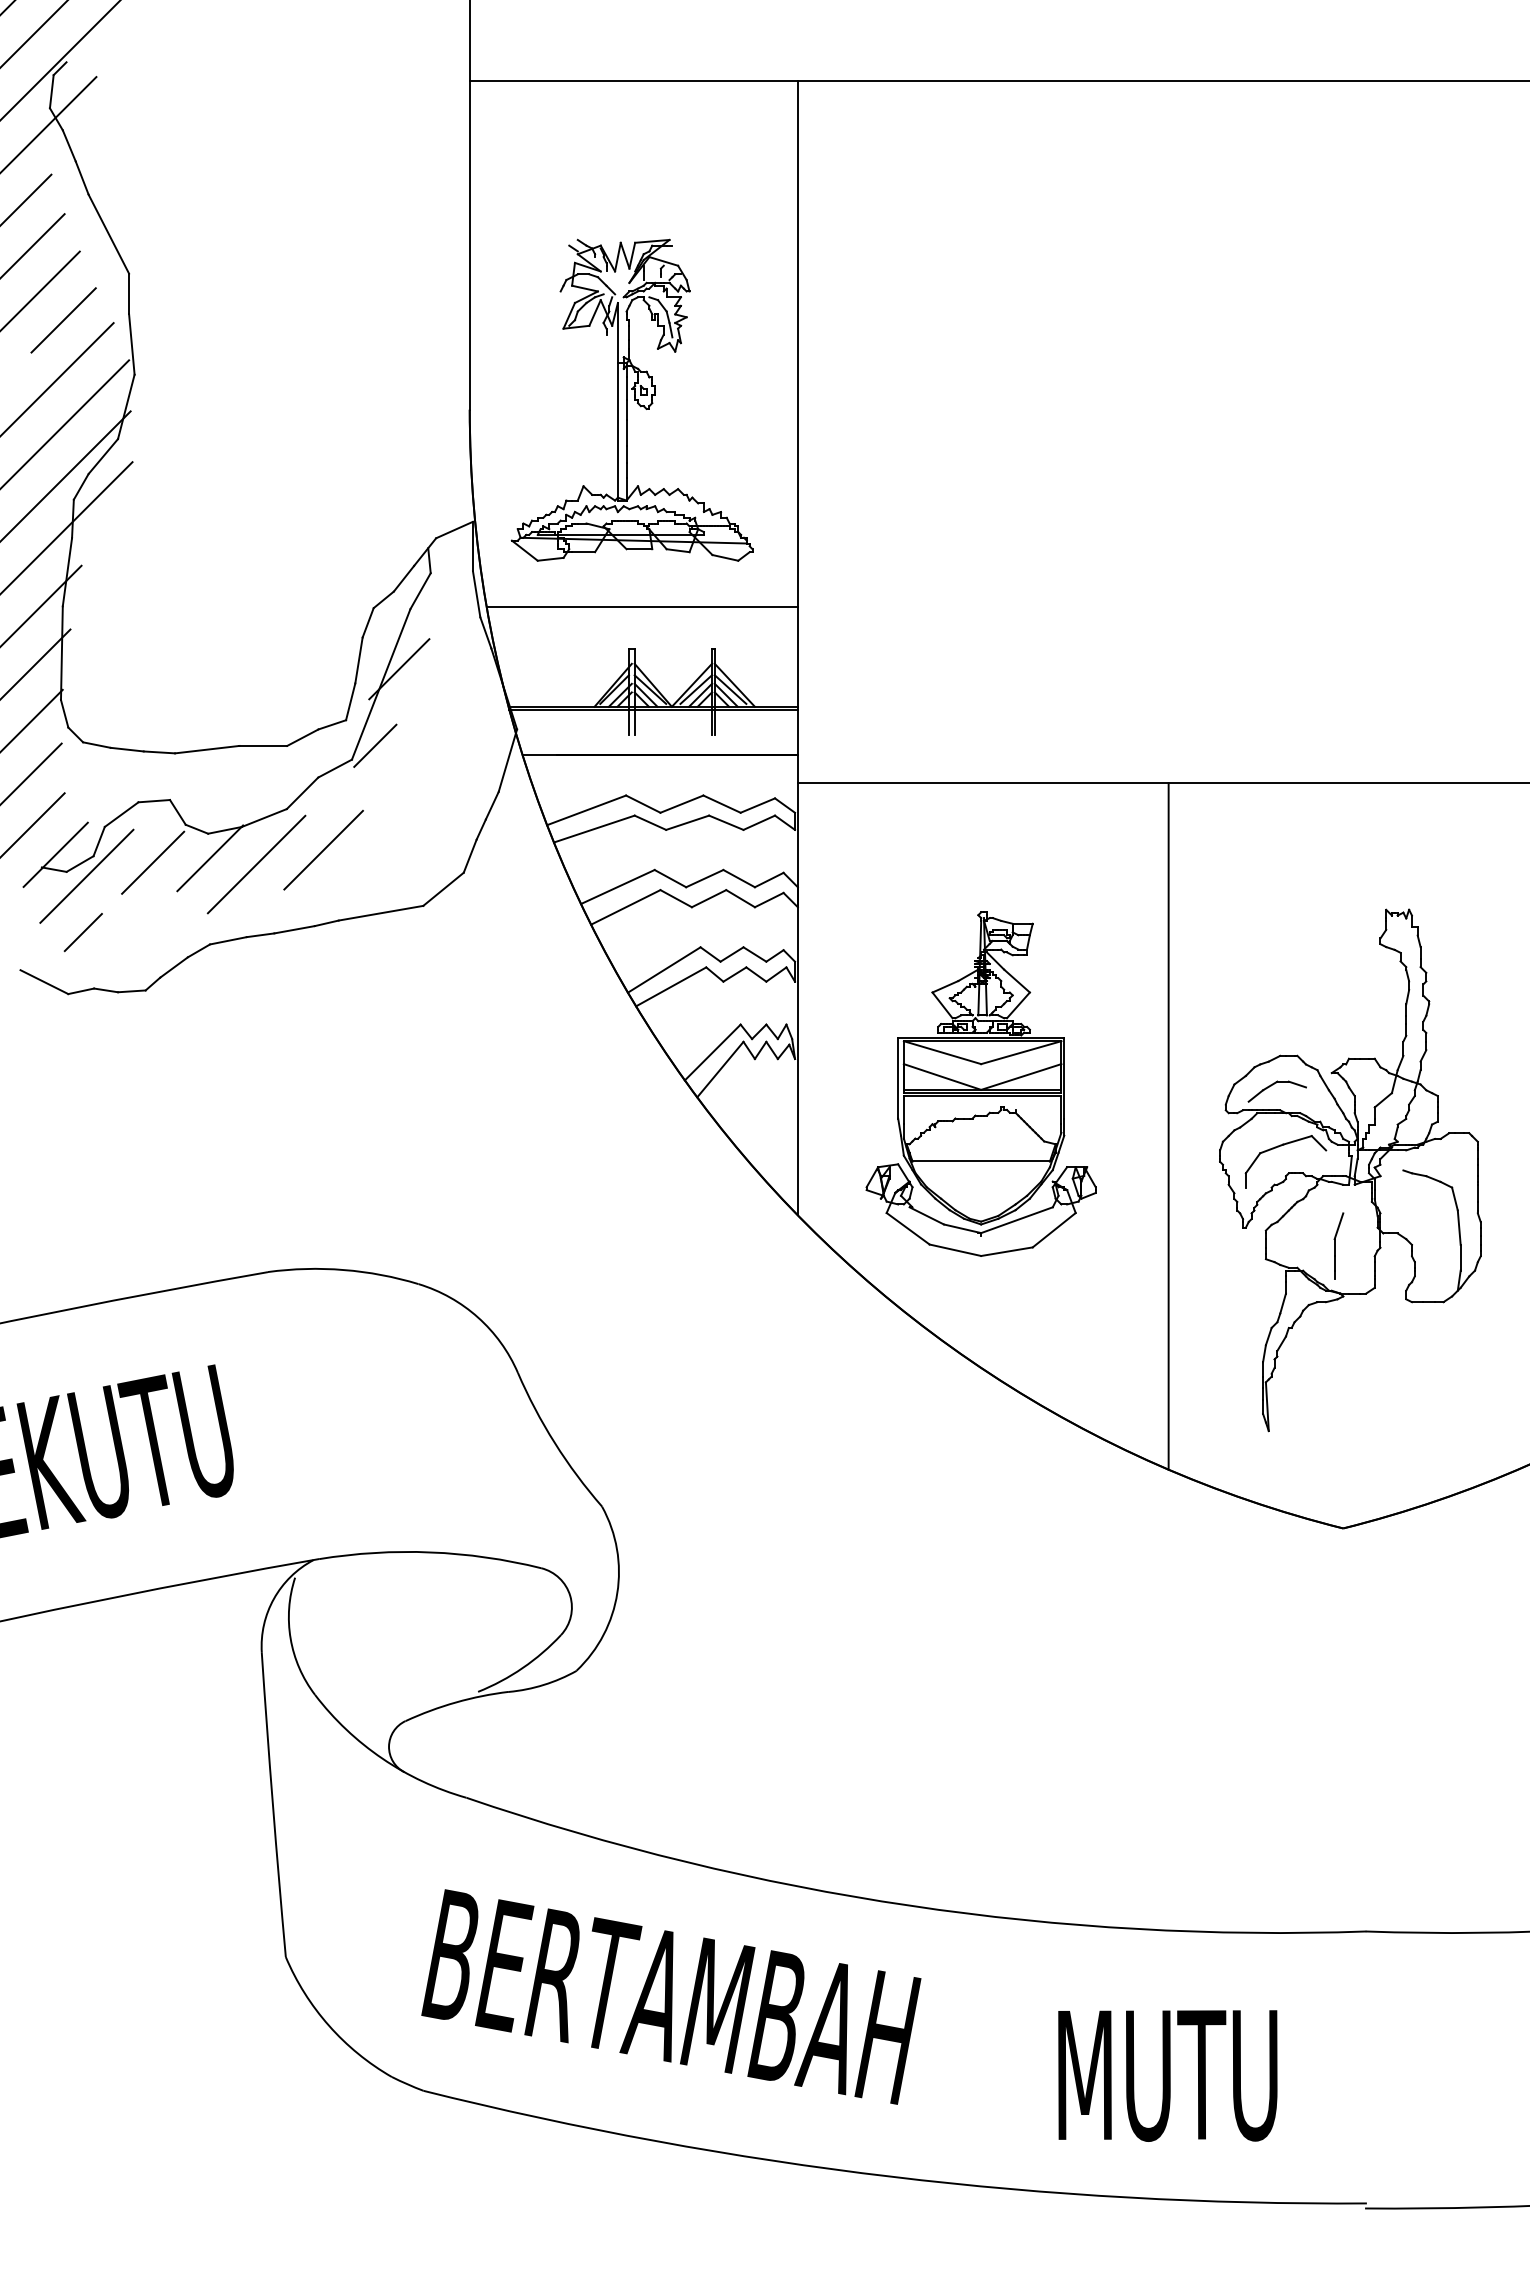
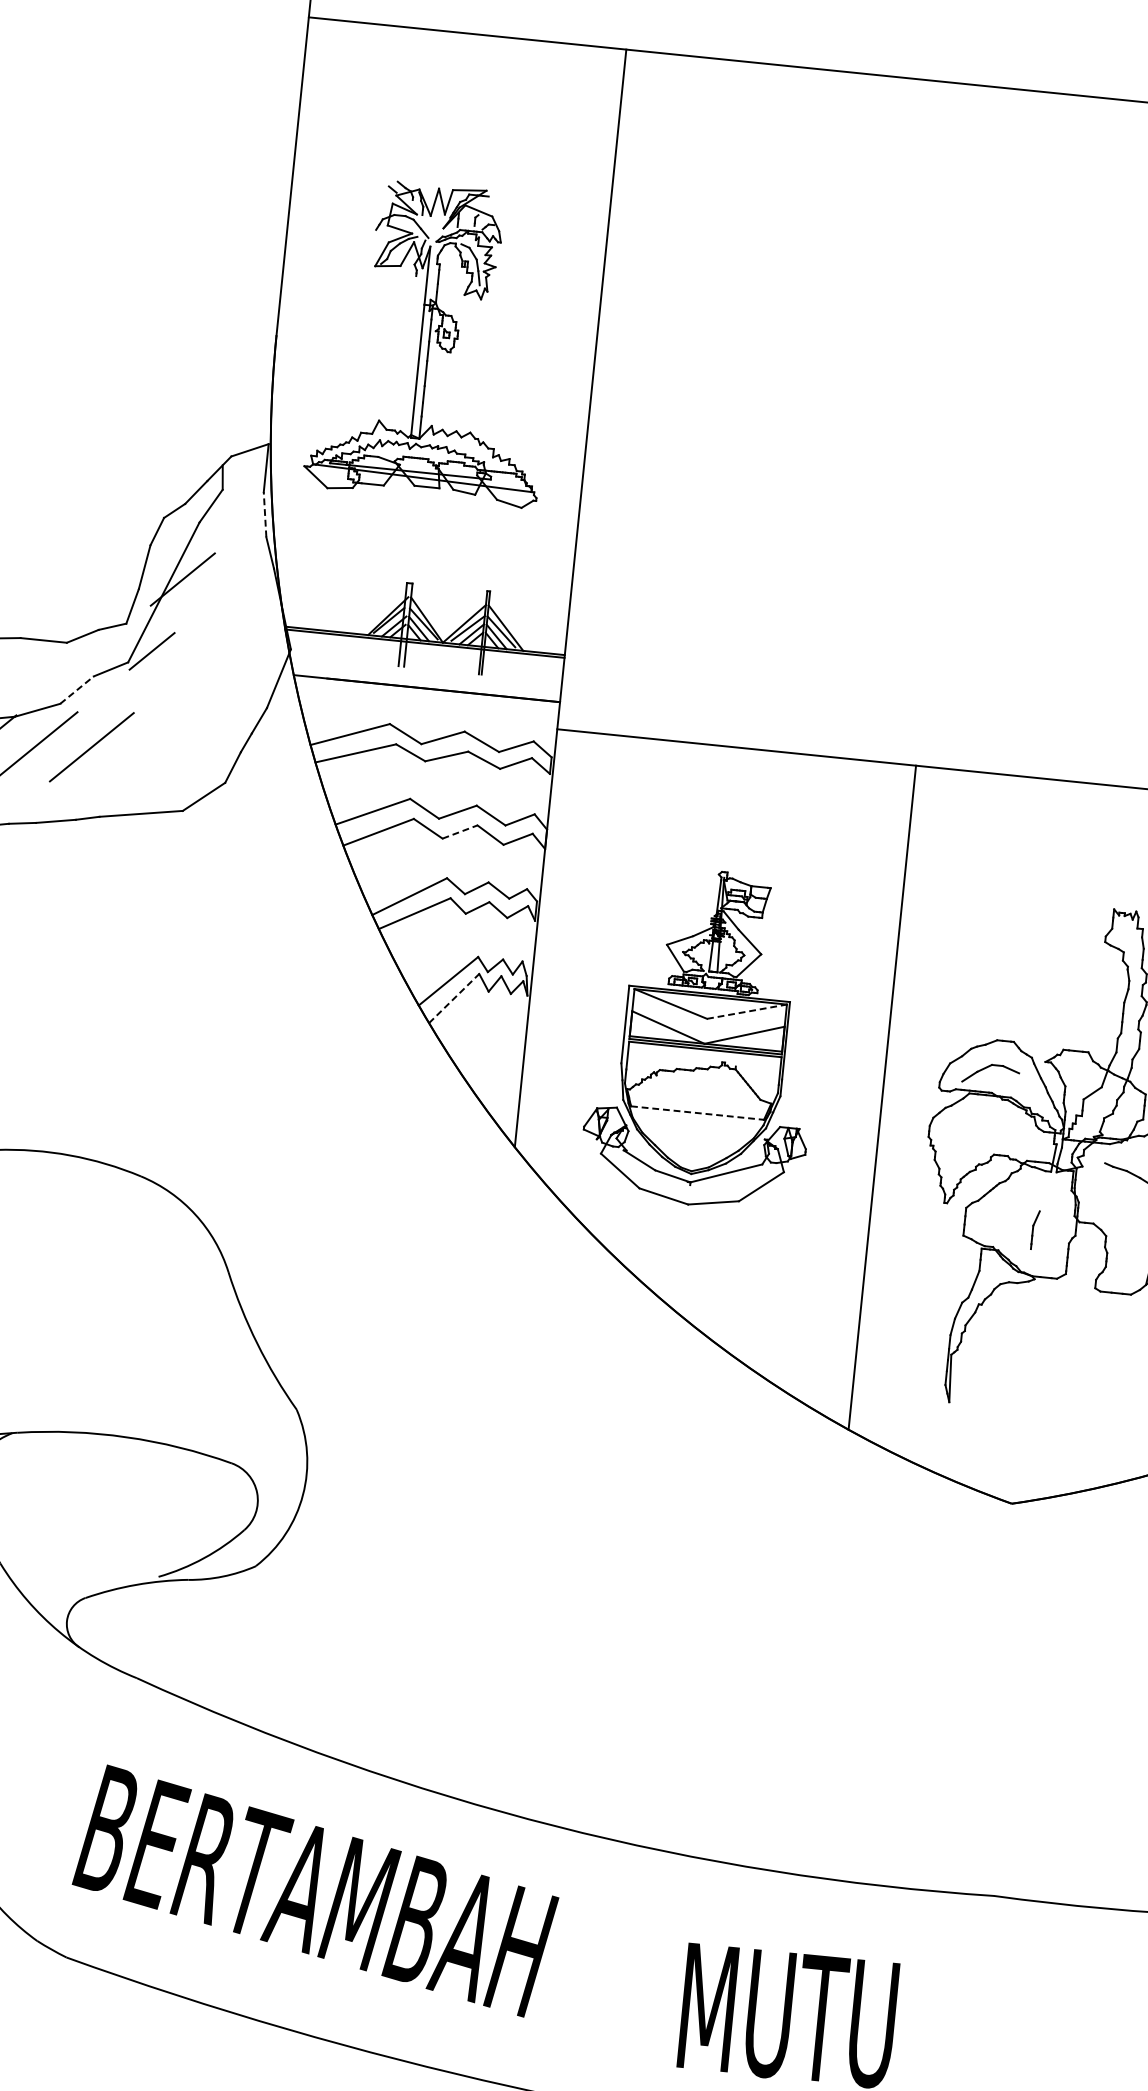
line: (476, 593) -> (264, 513), solid -> dashed
line: (641, 606) -> (423, 542), removed
line: (302, 792) -> (77, 689), solid -> dashed
line: (709, 898) -> (460, 831), solid -> dashed
line: (1021, 1052) -> (747, 1011), solid -> dashed
line: (720, 1069) -> (454, 998), solid -> dashed
part: (1281, 1146) -> (989, 1128), removed
line: (981, 1161) -> (697, 1113), solid -> dashed
part: (1338, 1245) -> (1035, 1229), size x0.6

